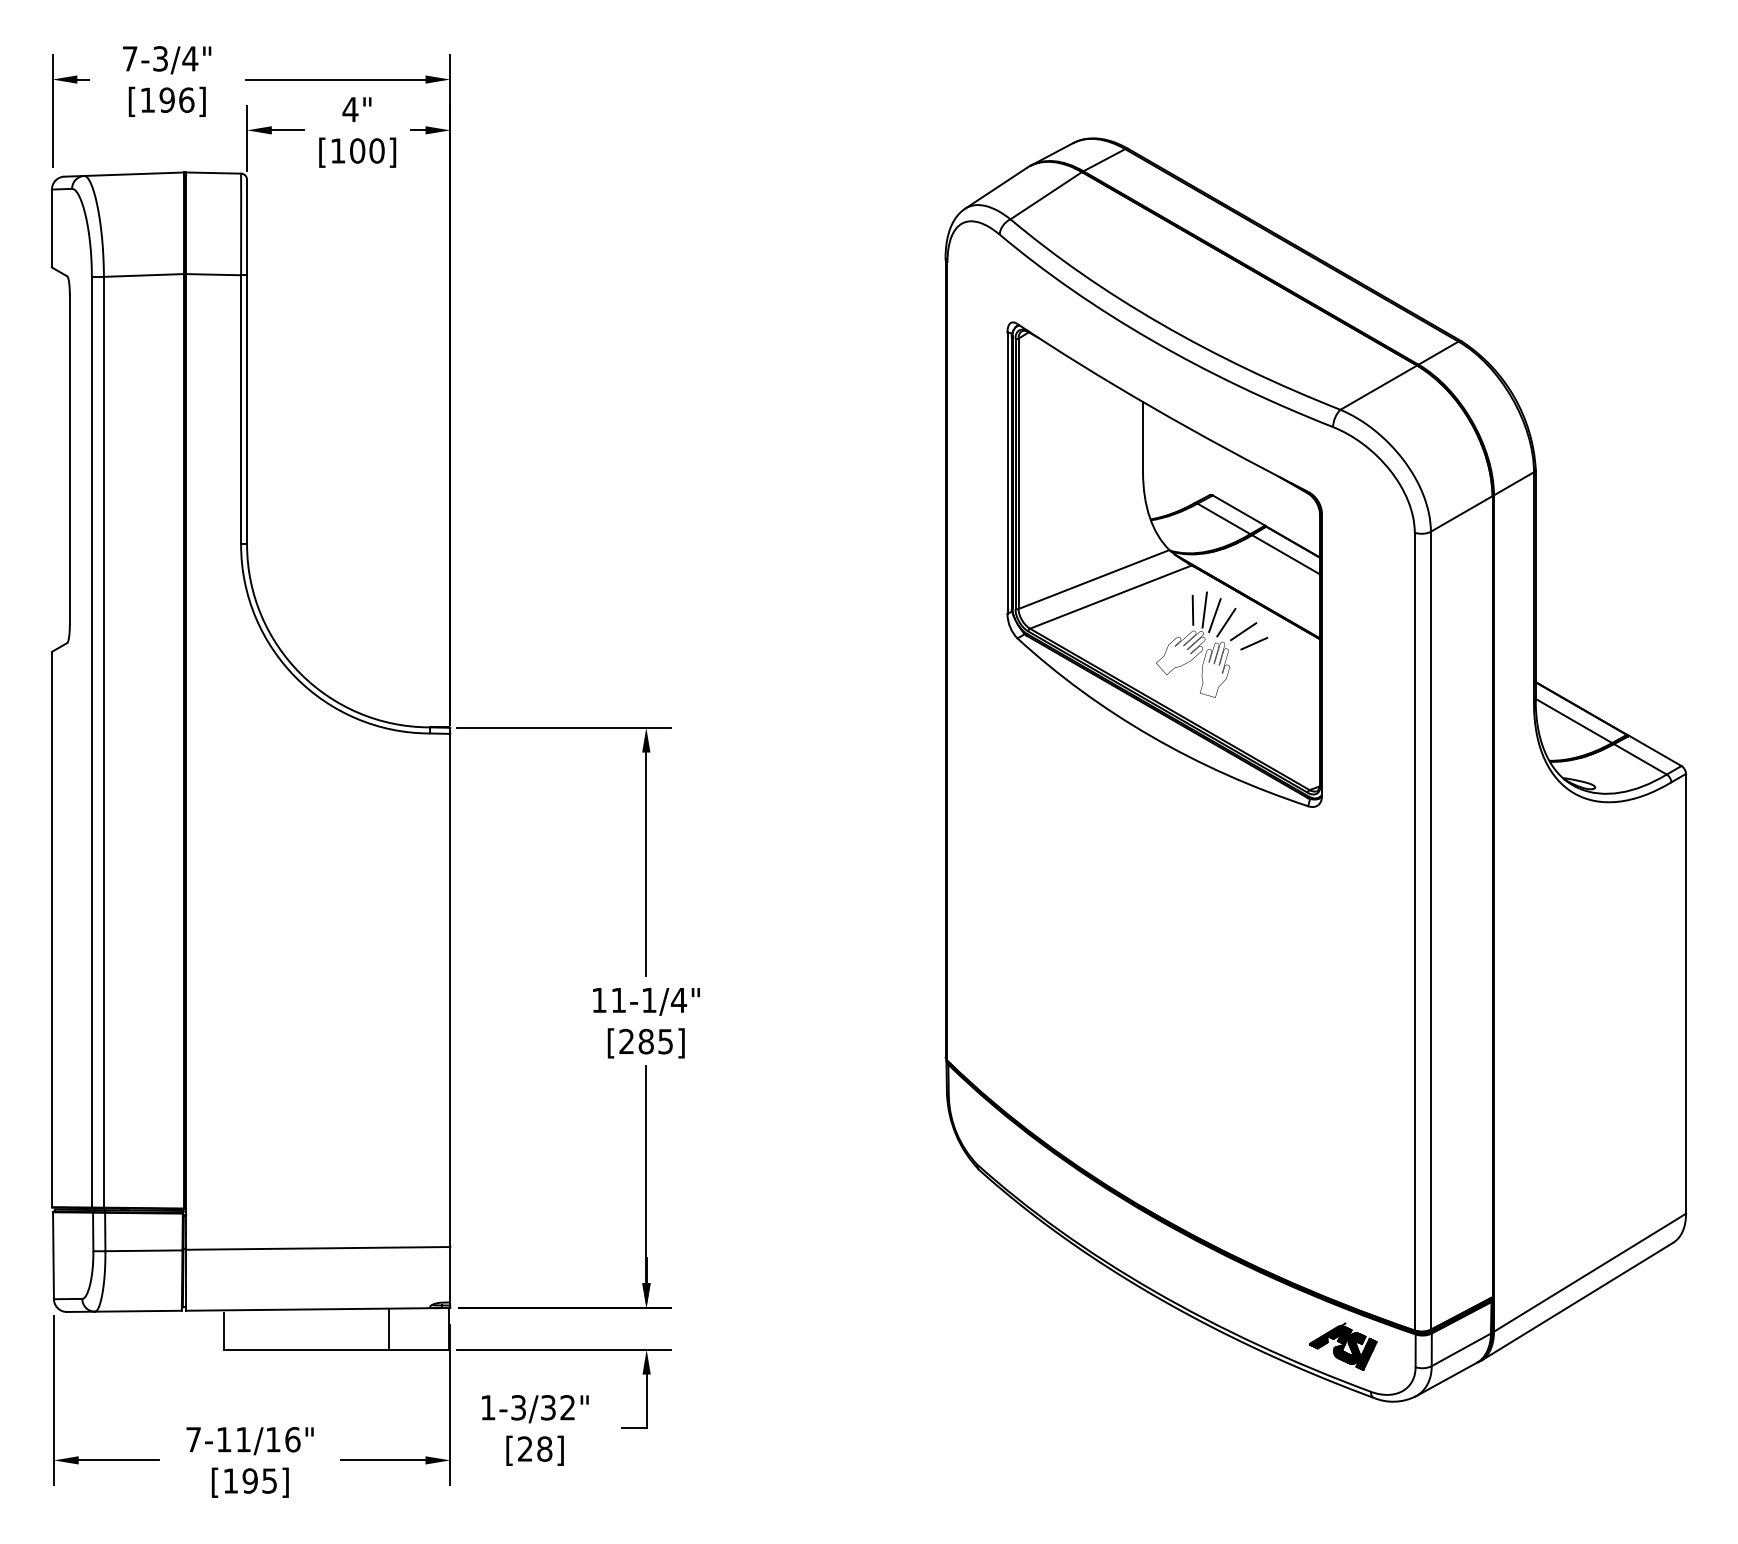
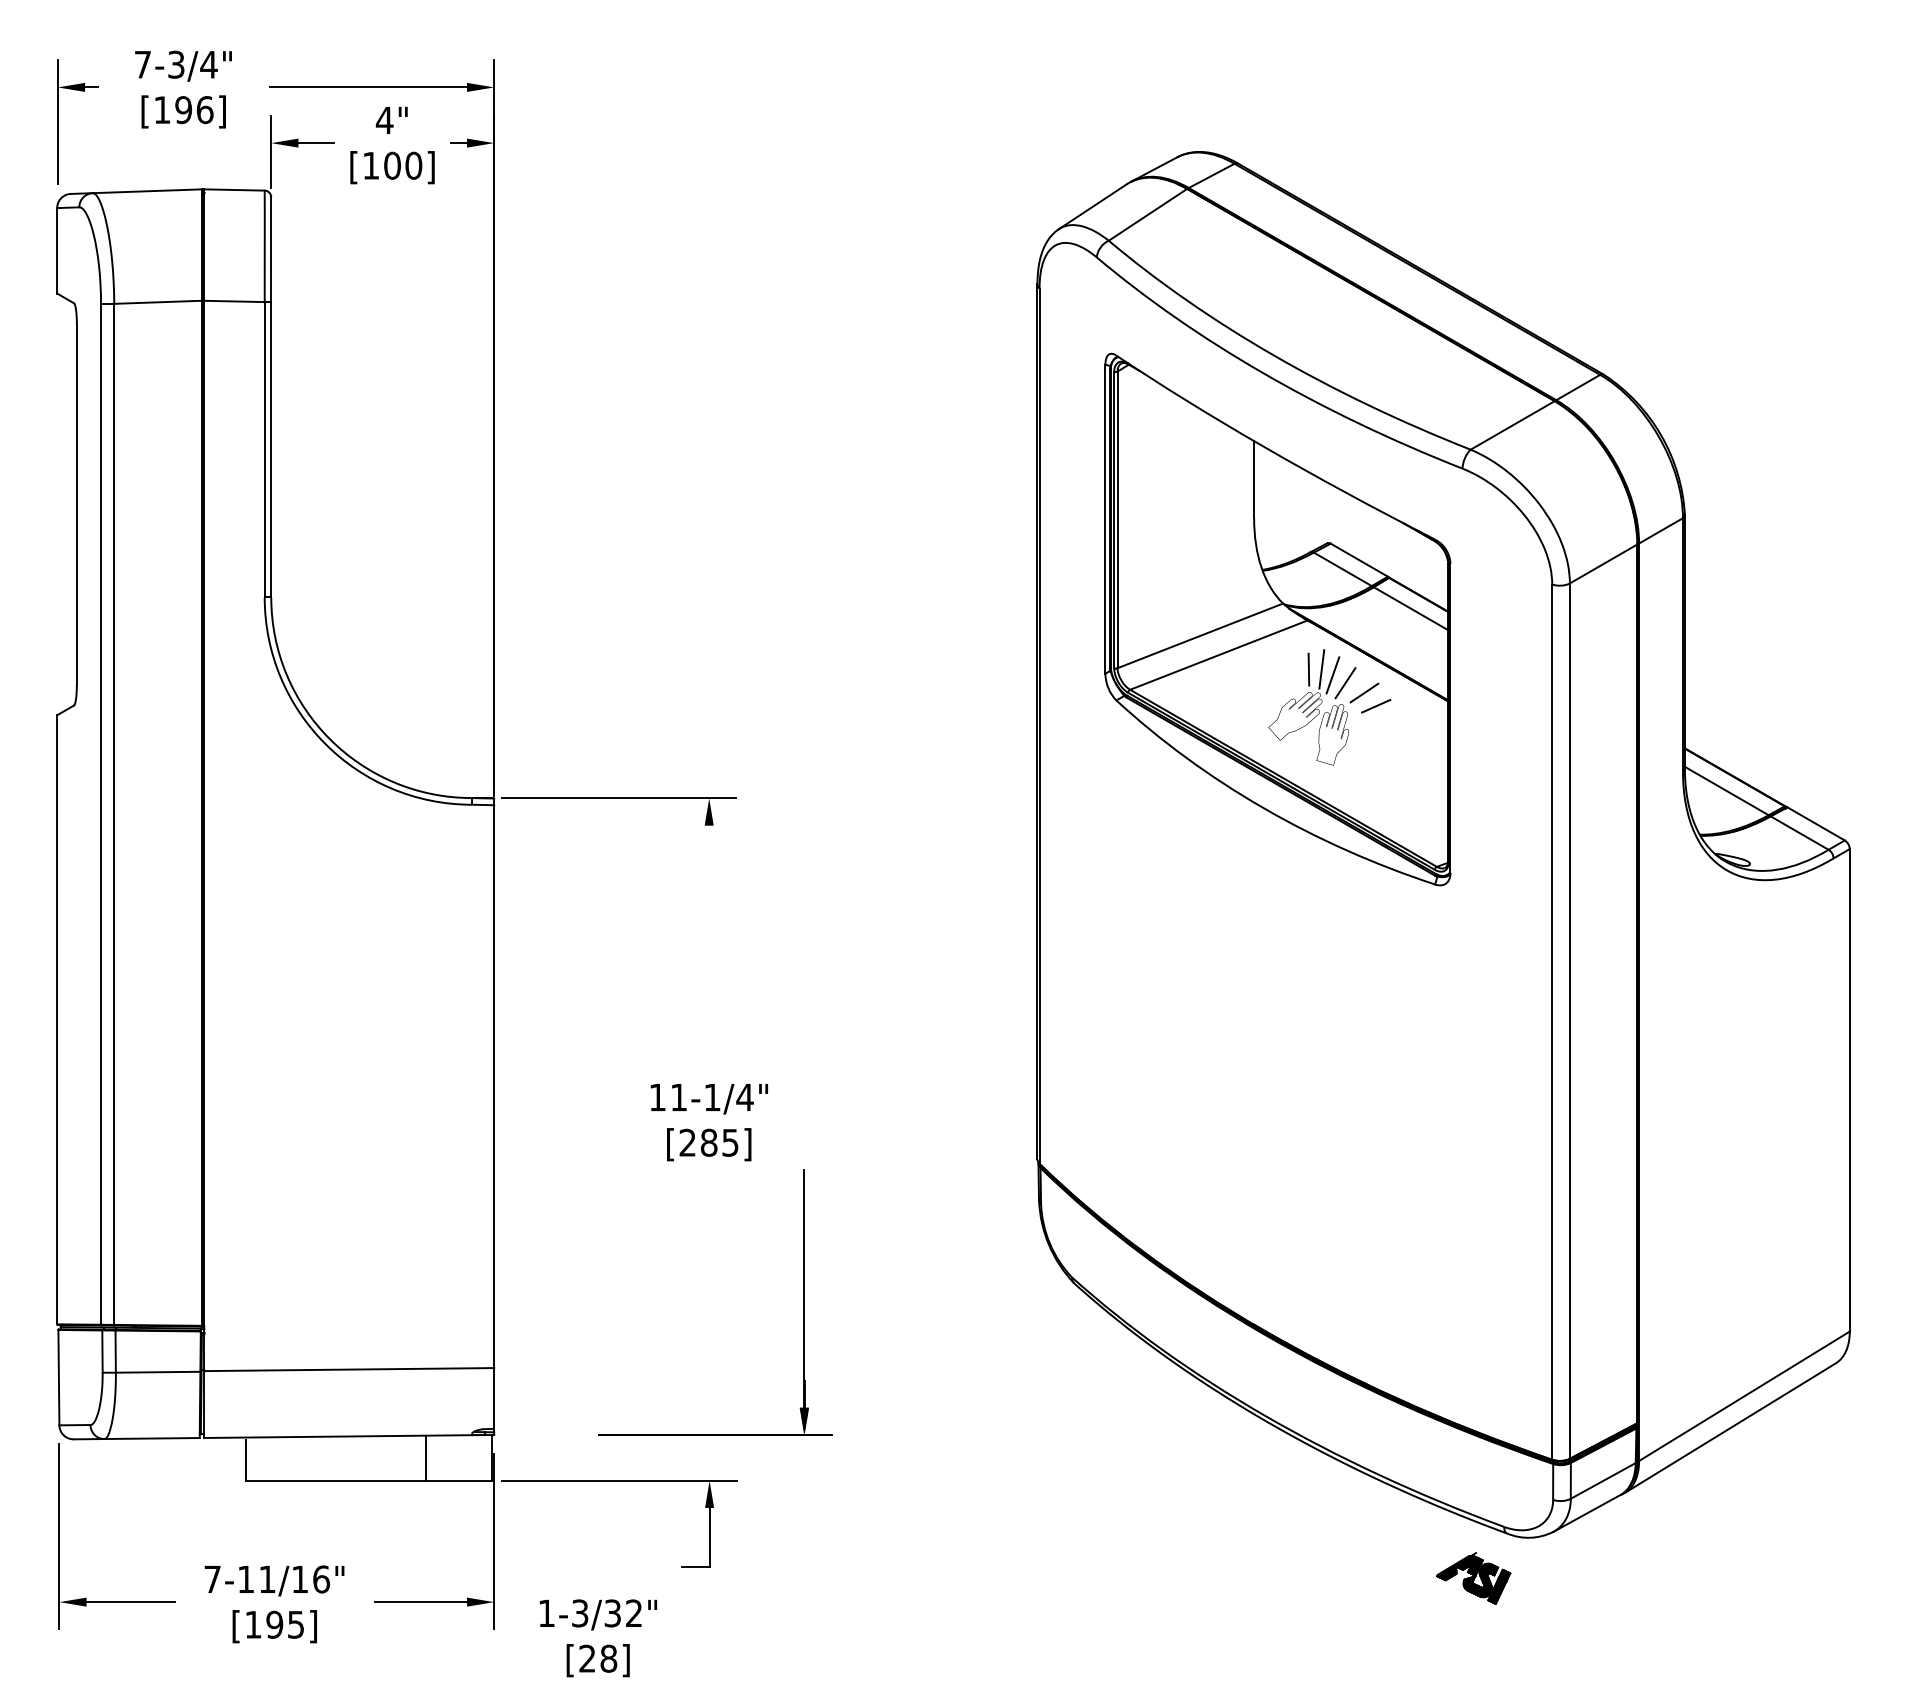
line: (646, 863) -> (709, 947), removed
part: (645, 1187) -> (803, 1302), moved
part: (1343, 1346) -> (1473, 1578), moved
text: (535, 1430) -> (598, 1638), moved

